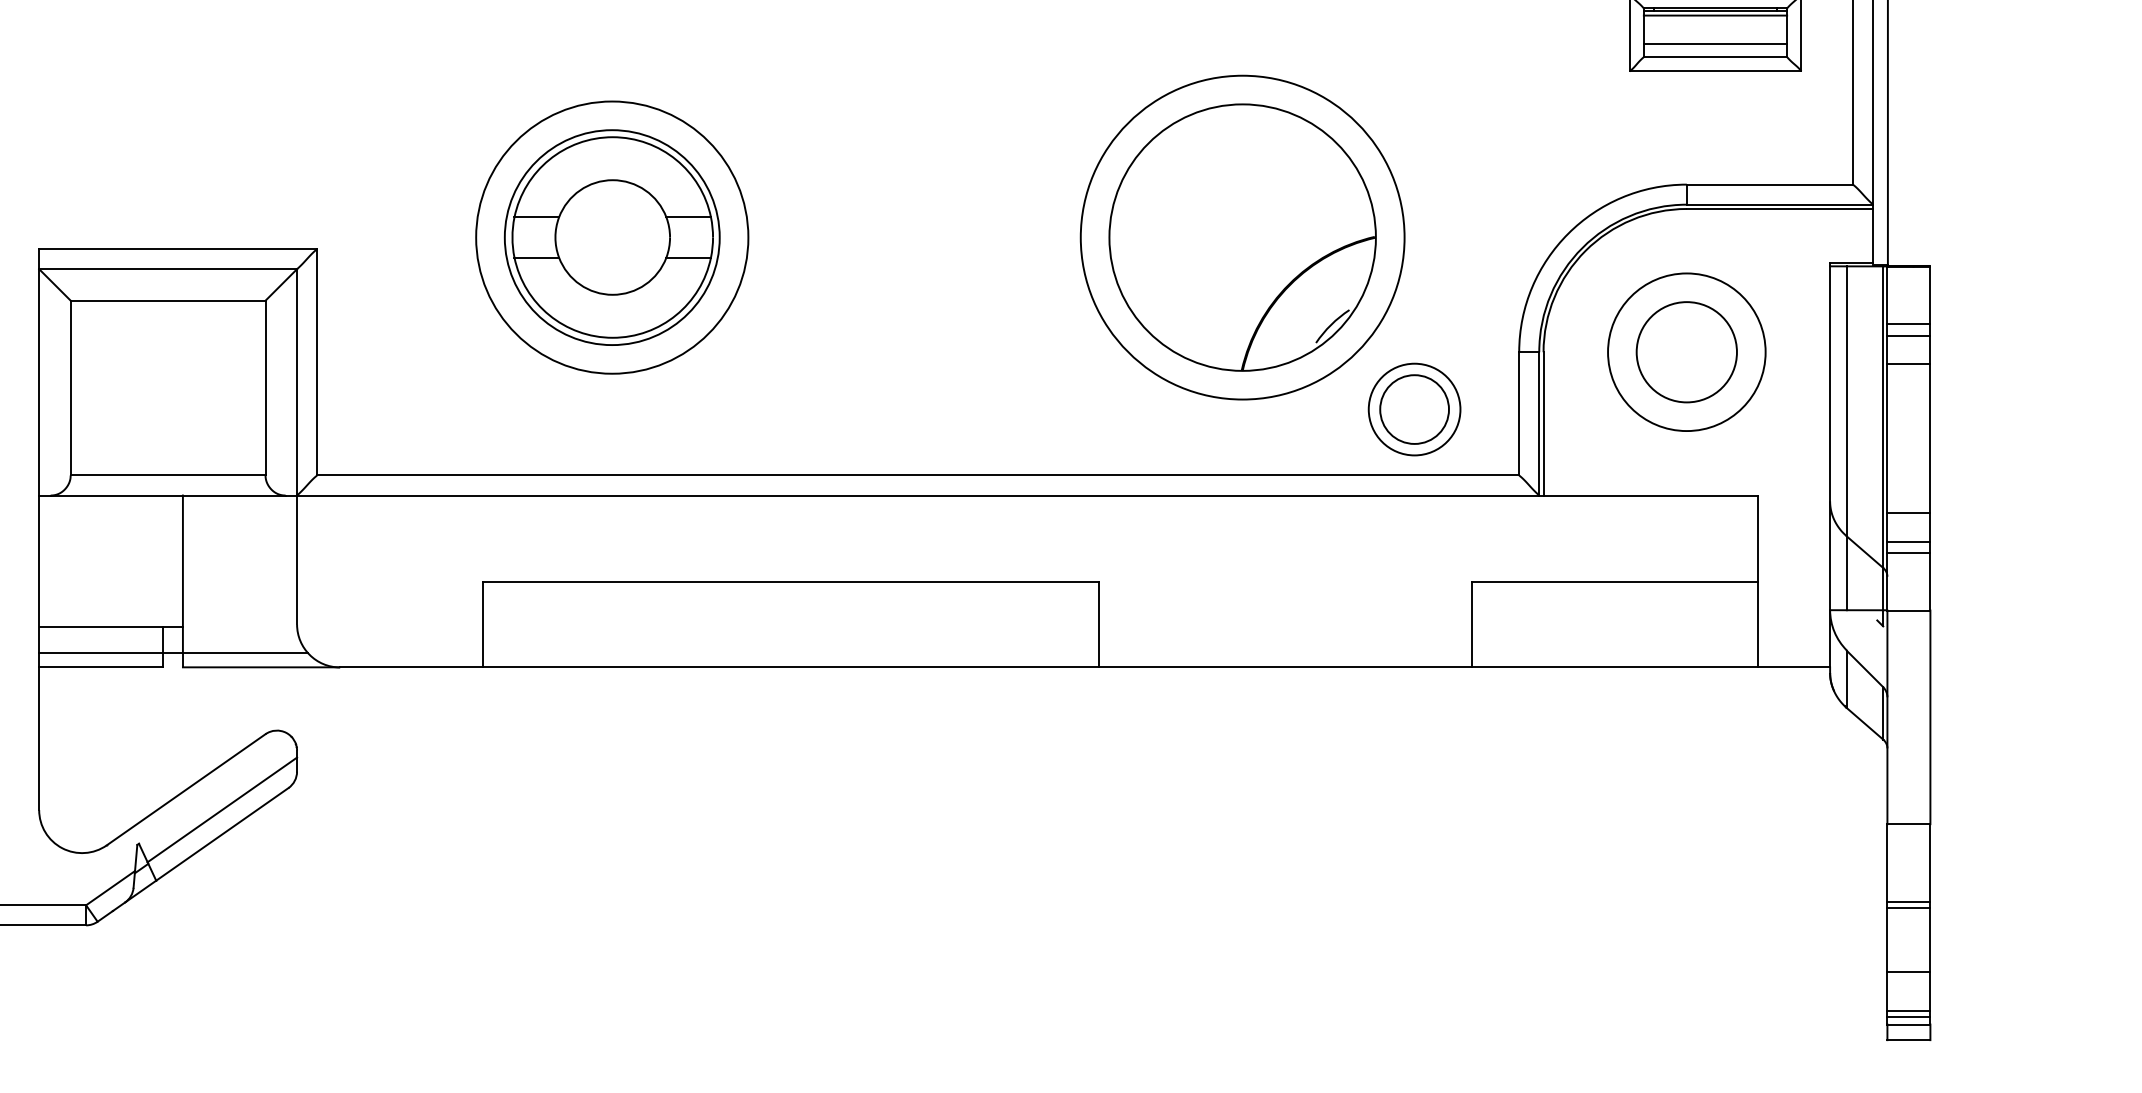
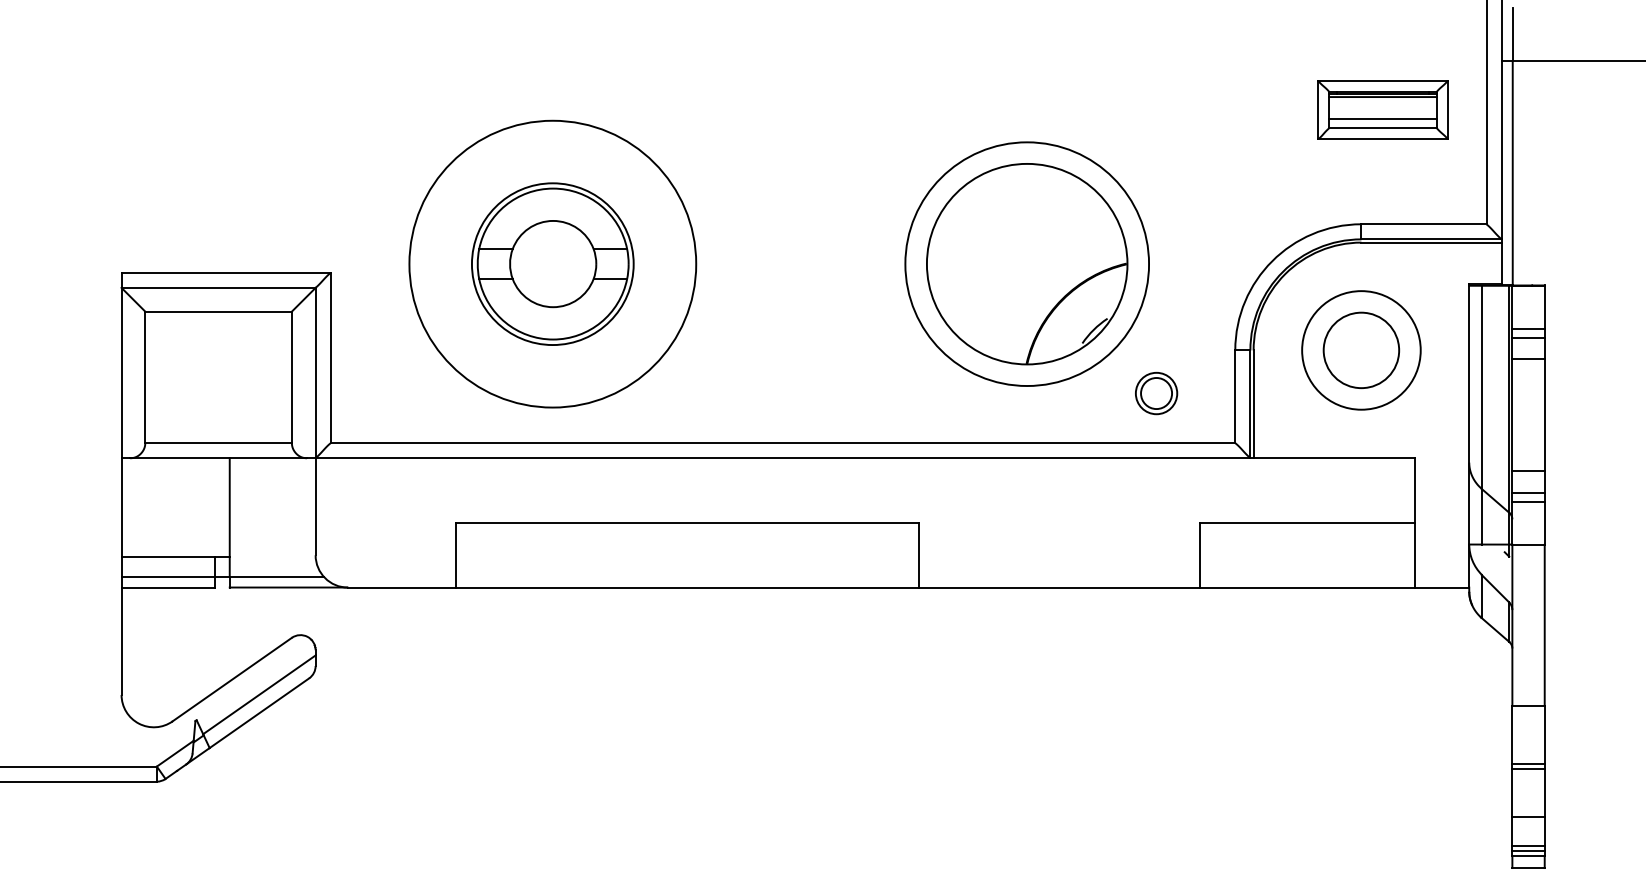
circle: (611, 236) -> (552, 263), size x1.4
part: (1414, 409) -> (1156, 393), size x0.6

